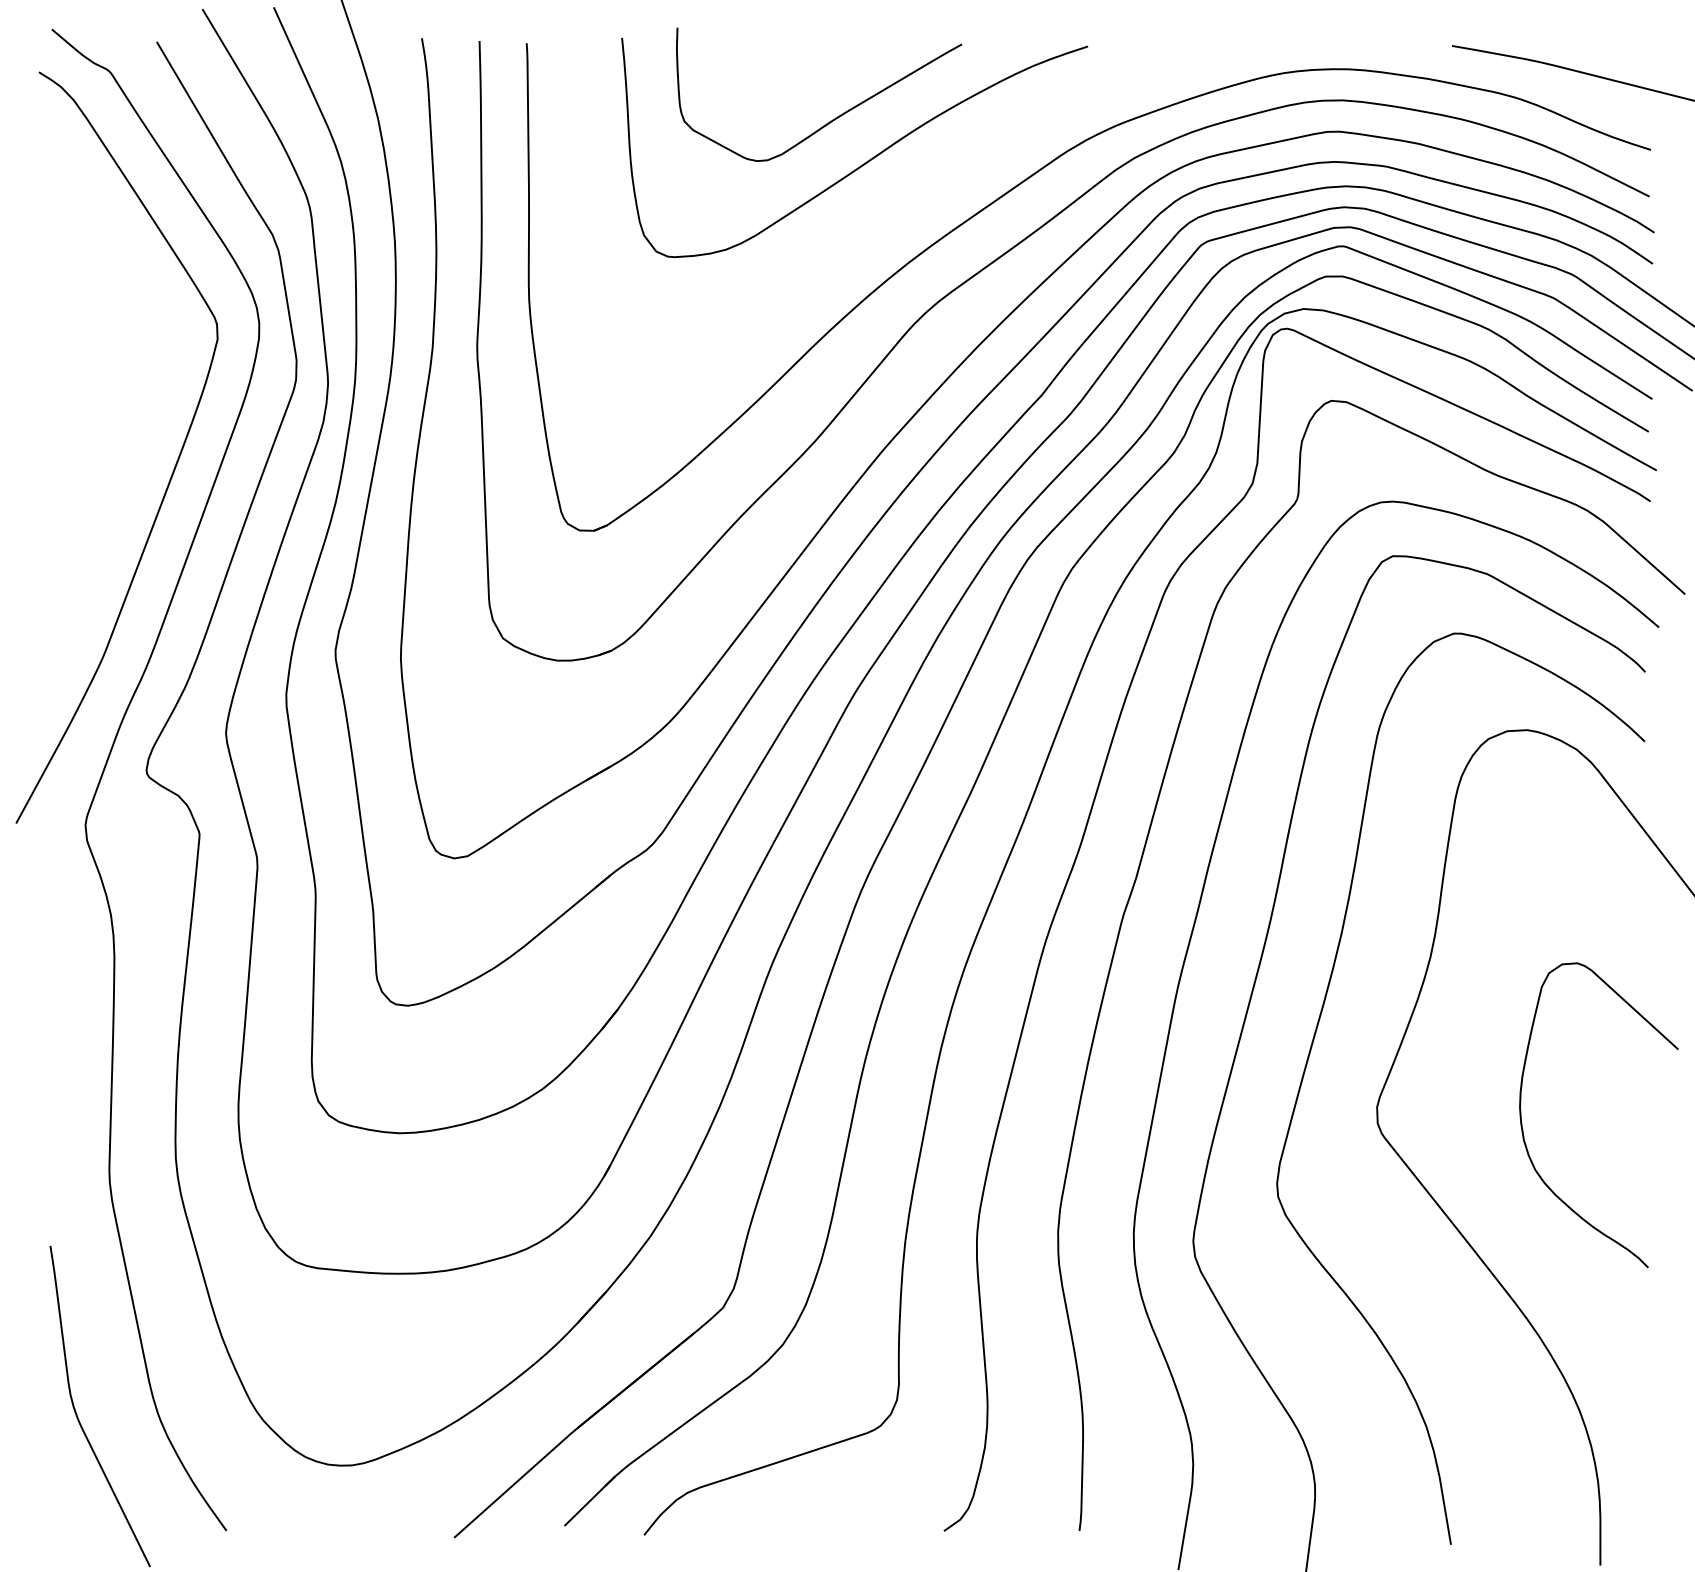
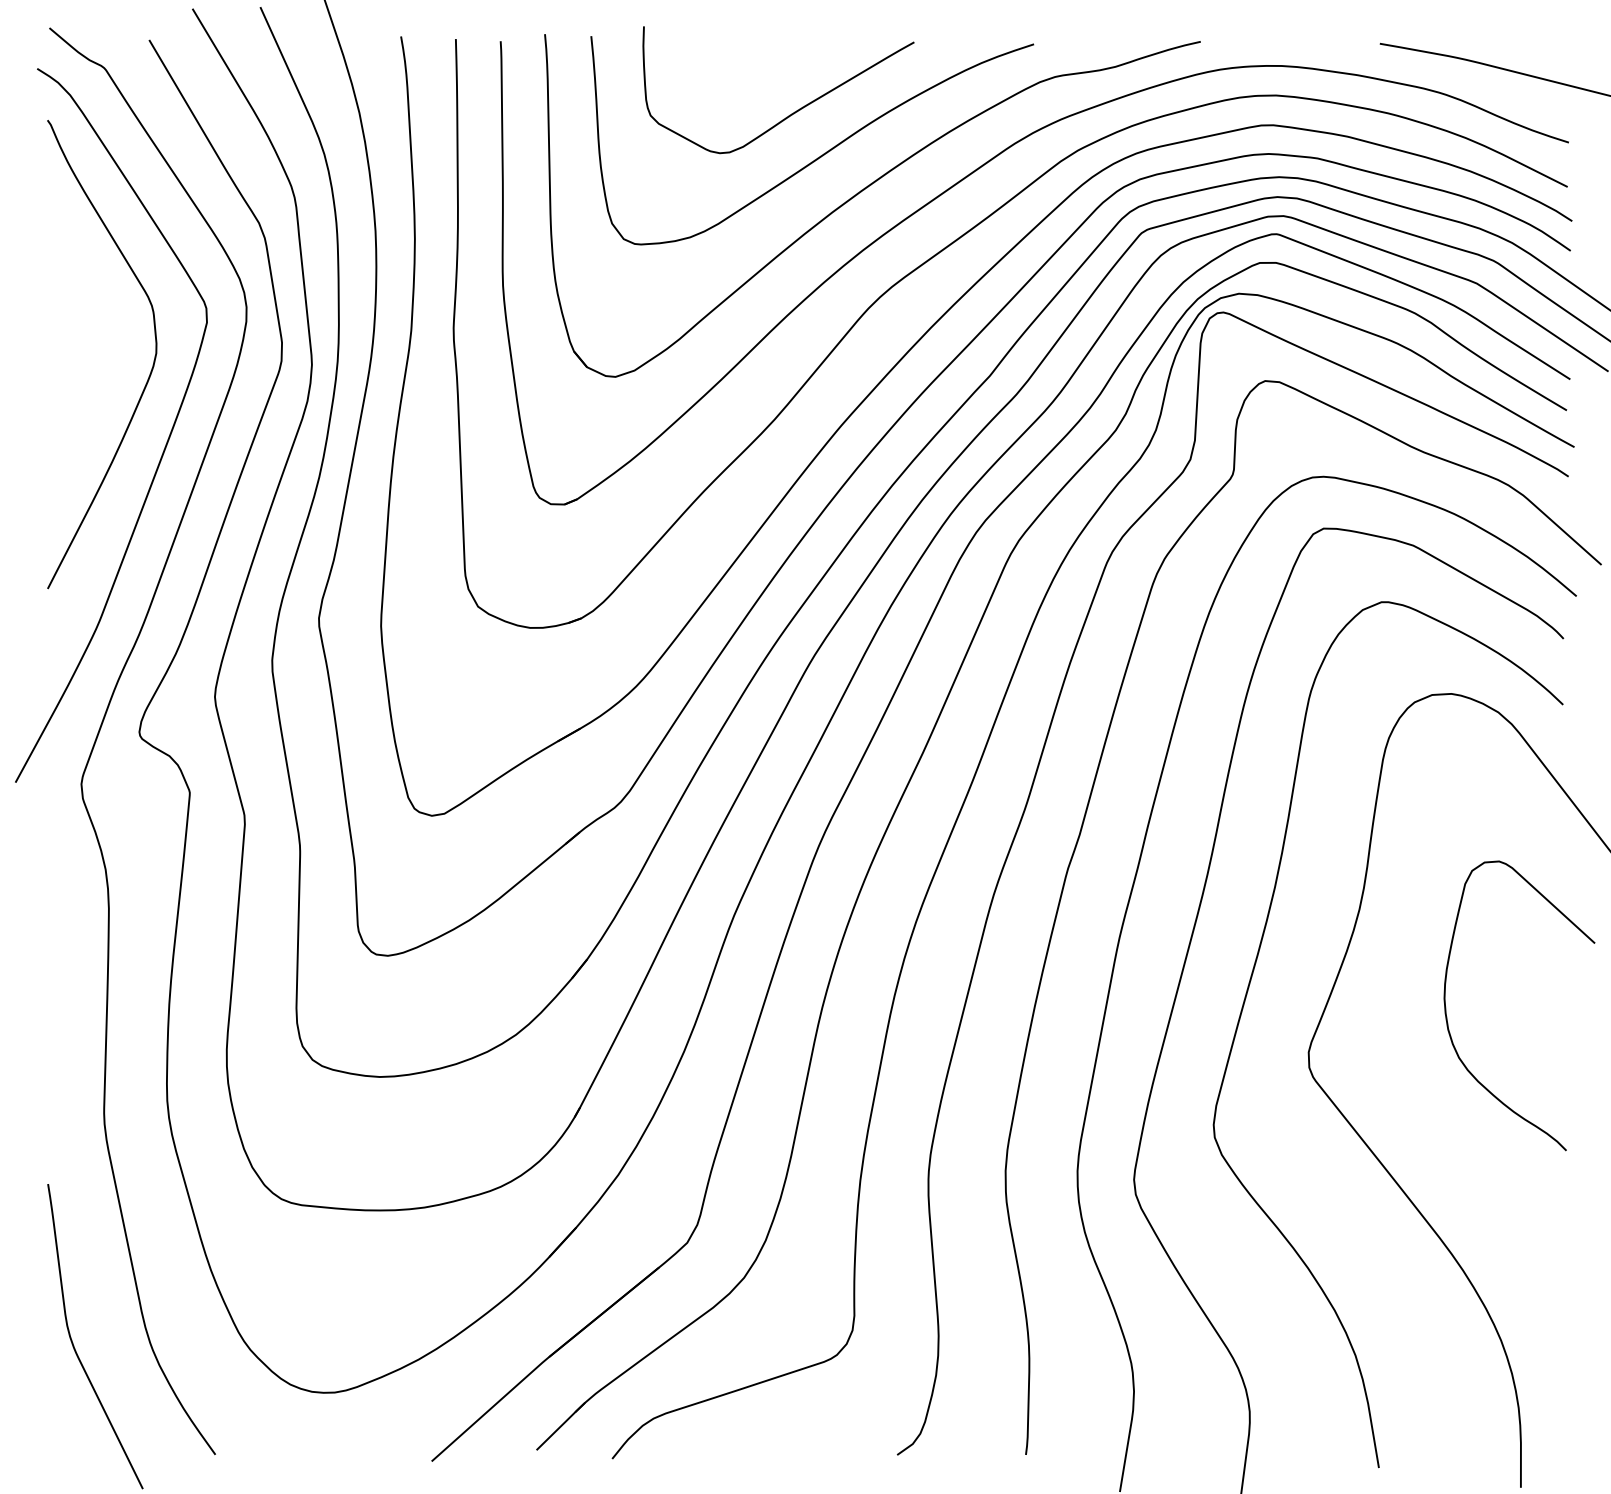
part: (909, 200) -> (864, 190), added
curve: (157, 392) -> (149, 373), added
curve: (1523, 1126) -> (1447, 1016), moved

